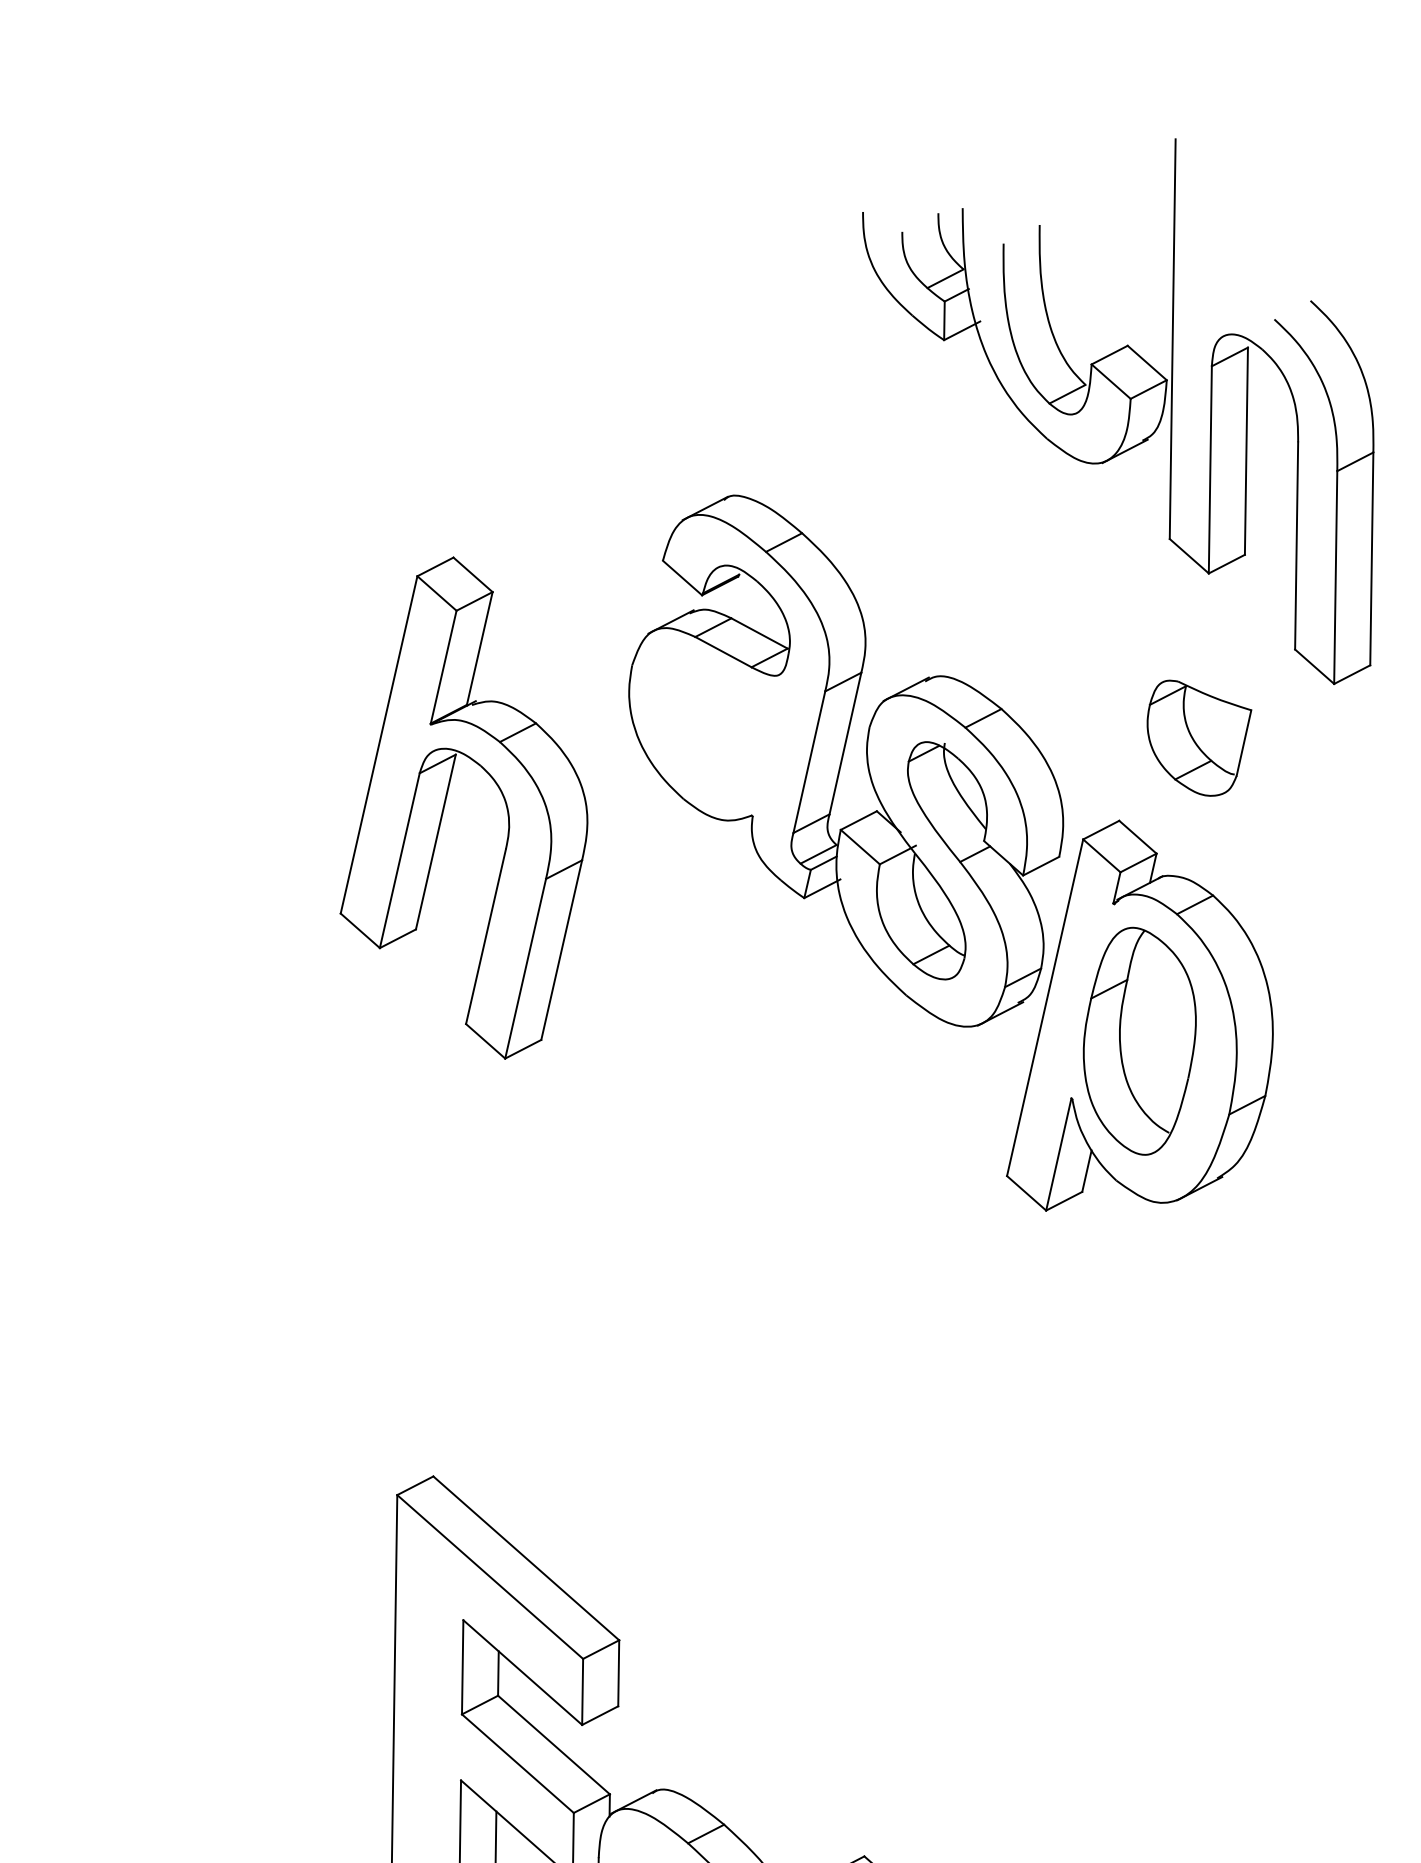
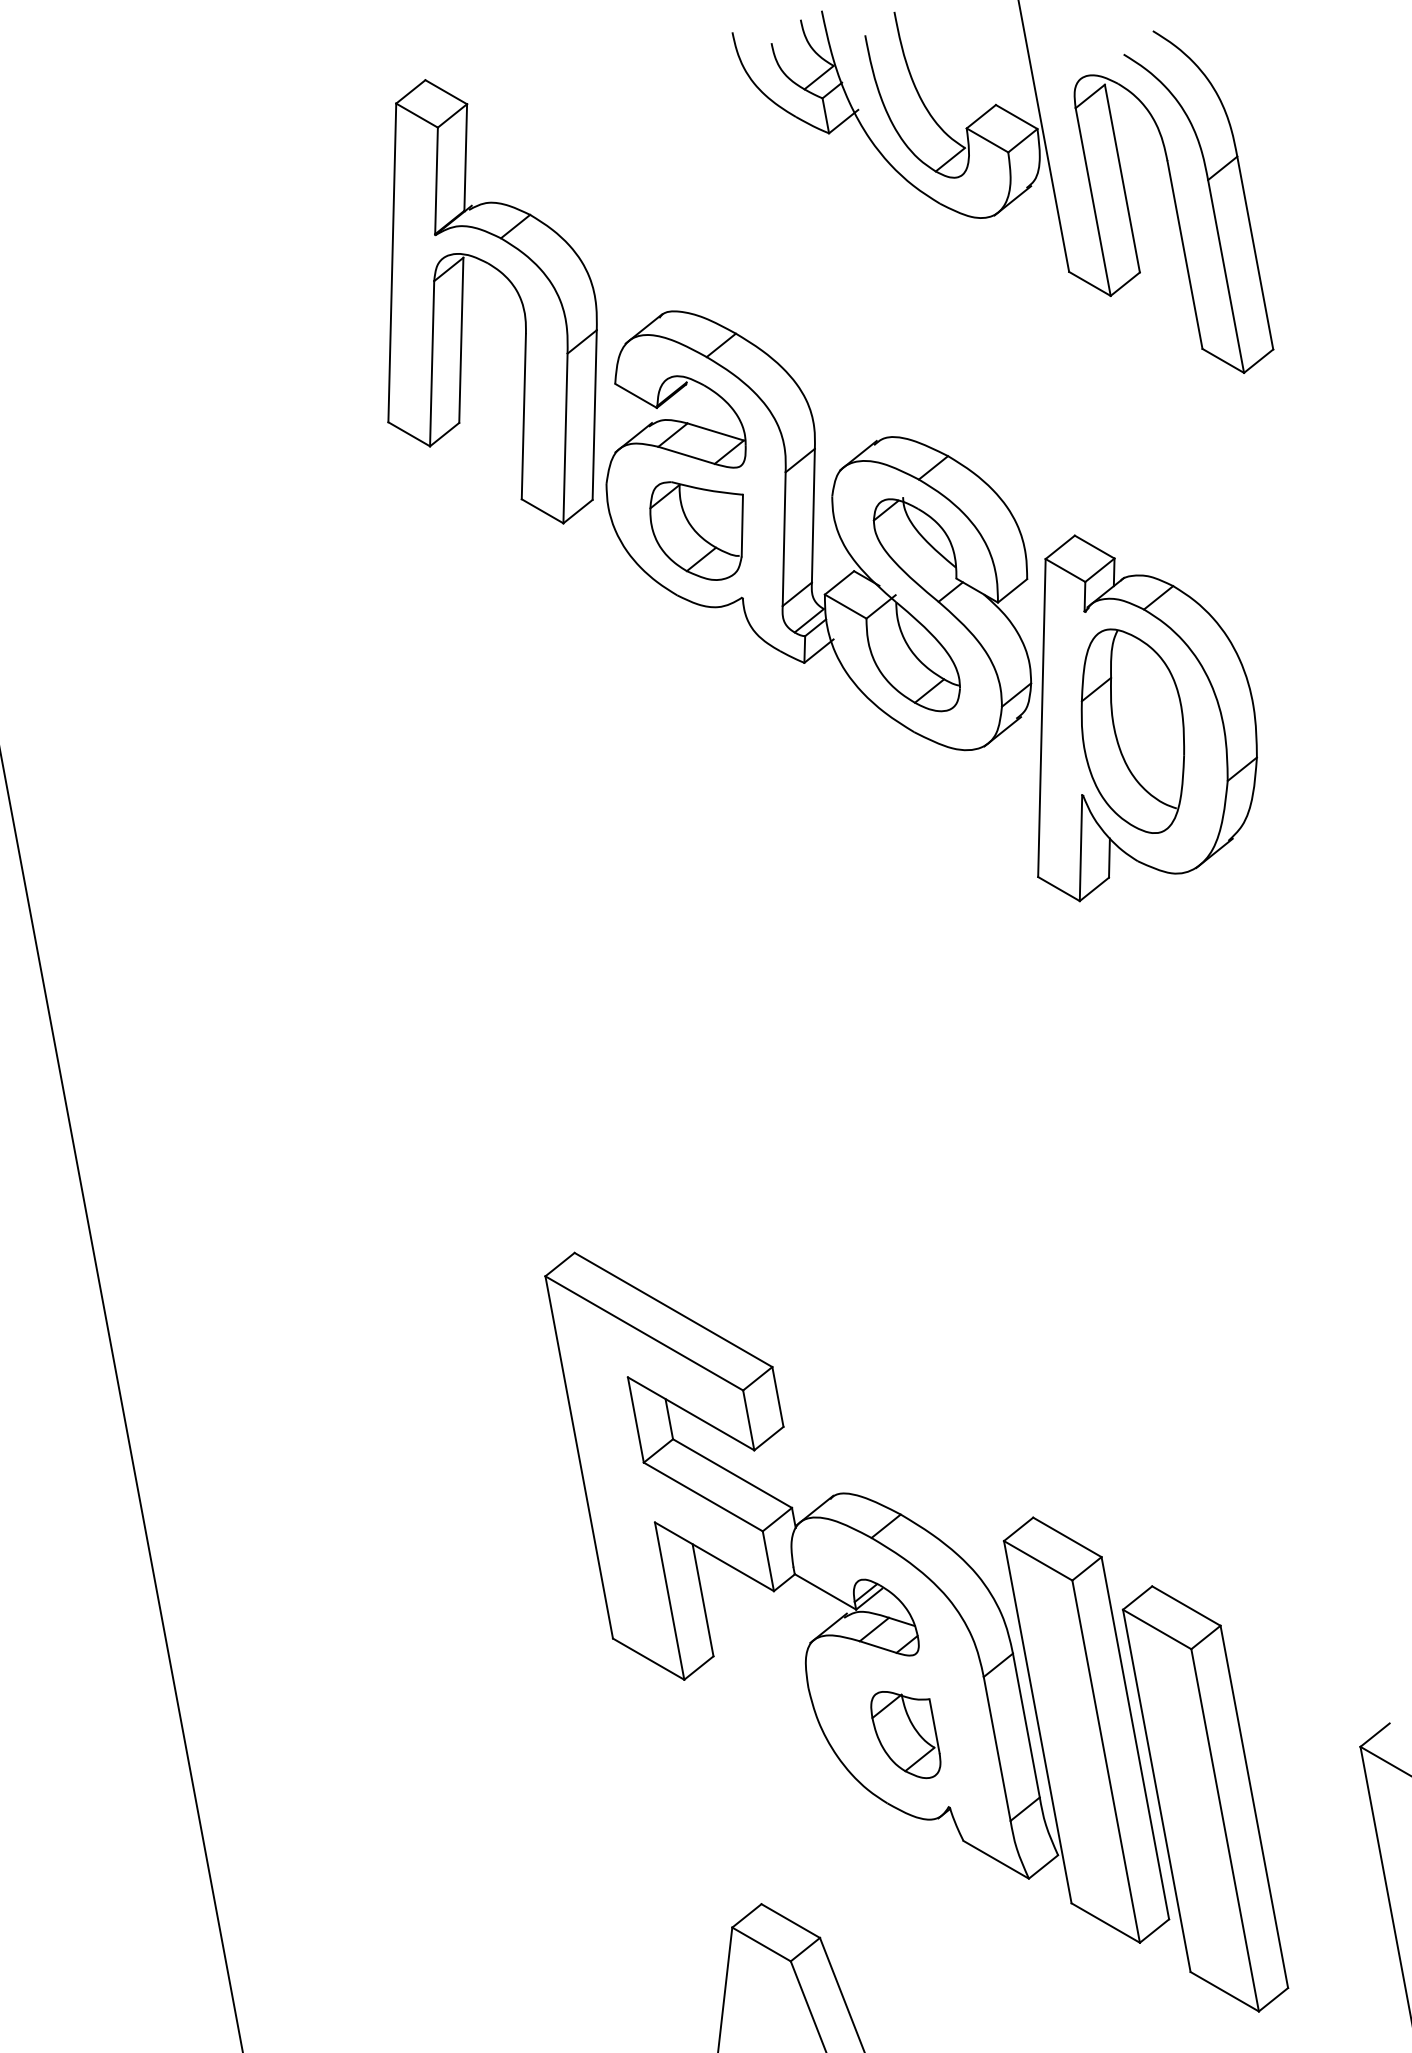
part: (1194, 738) -> (696, 530), moved
part: (501, 795) -> (512, 286), moved

